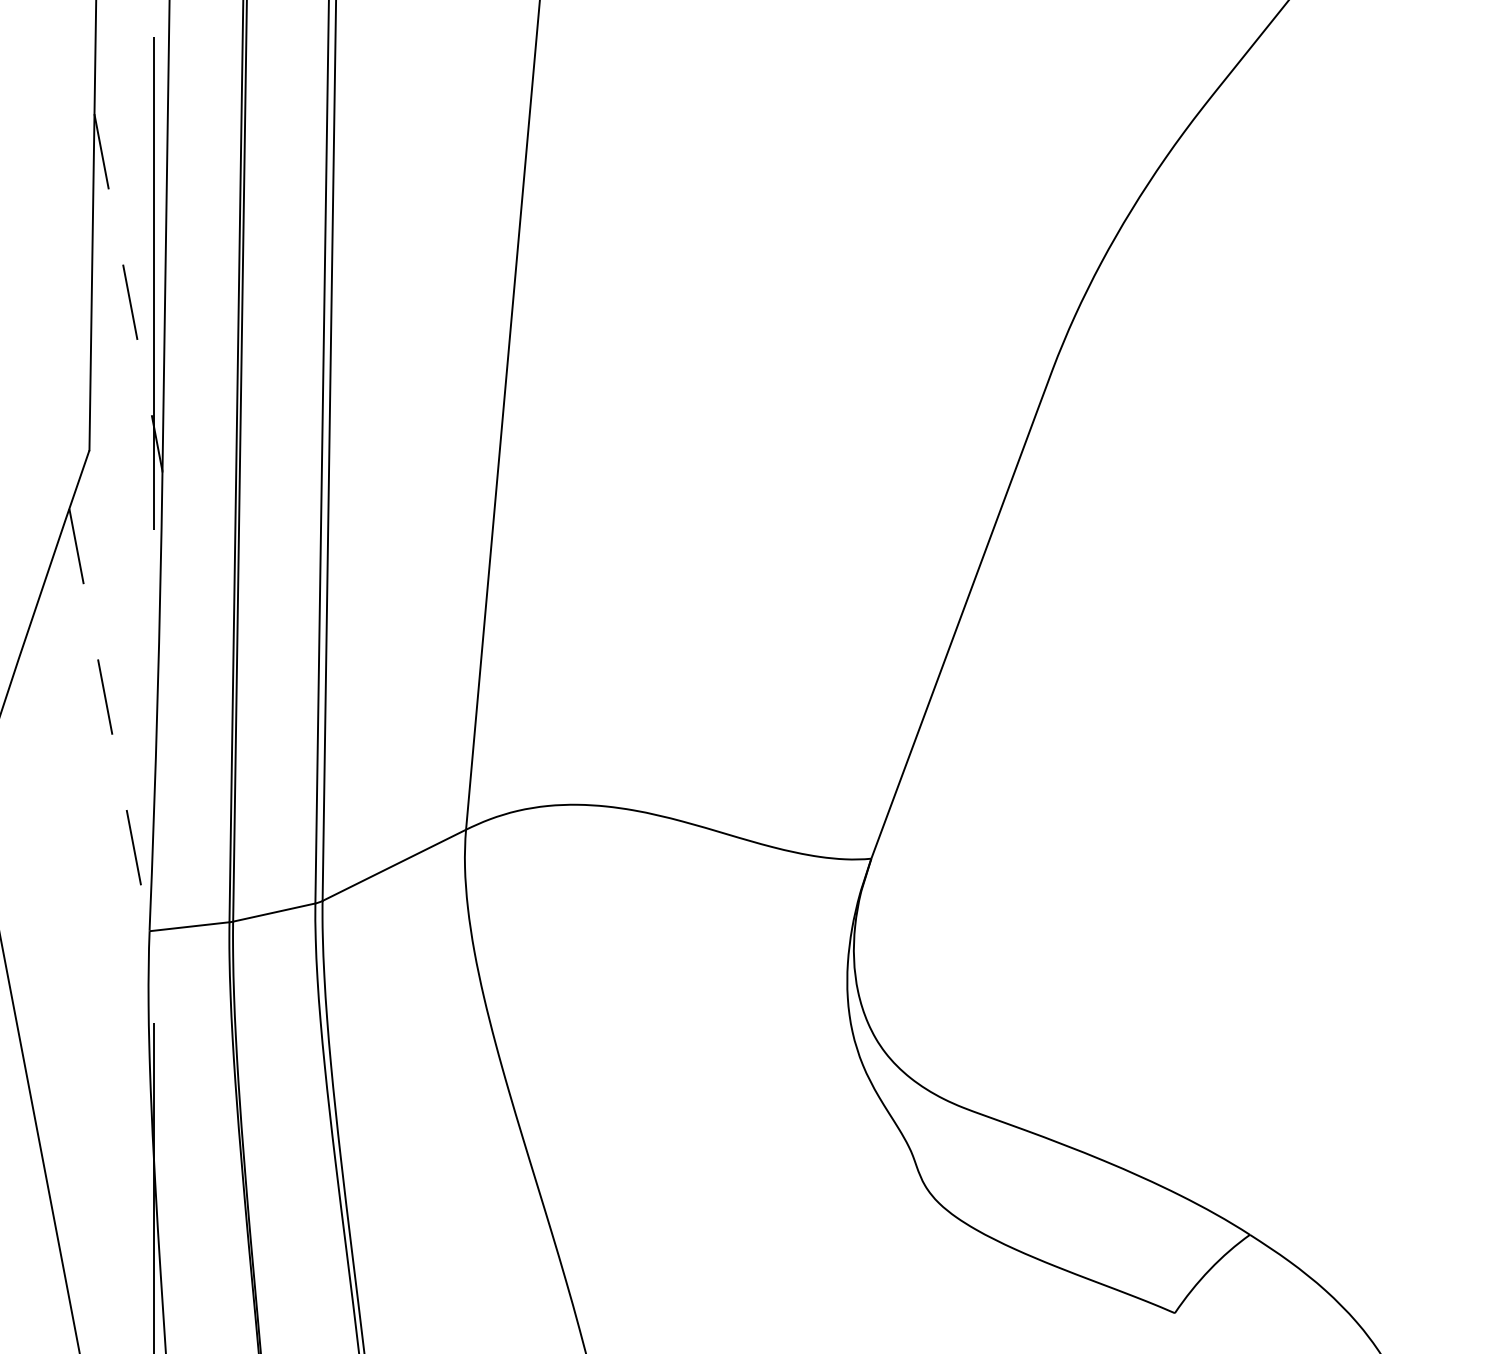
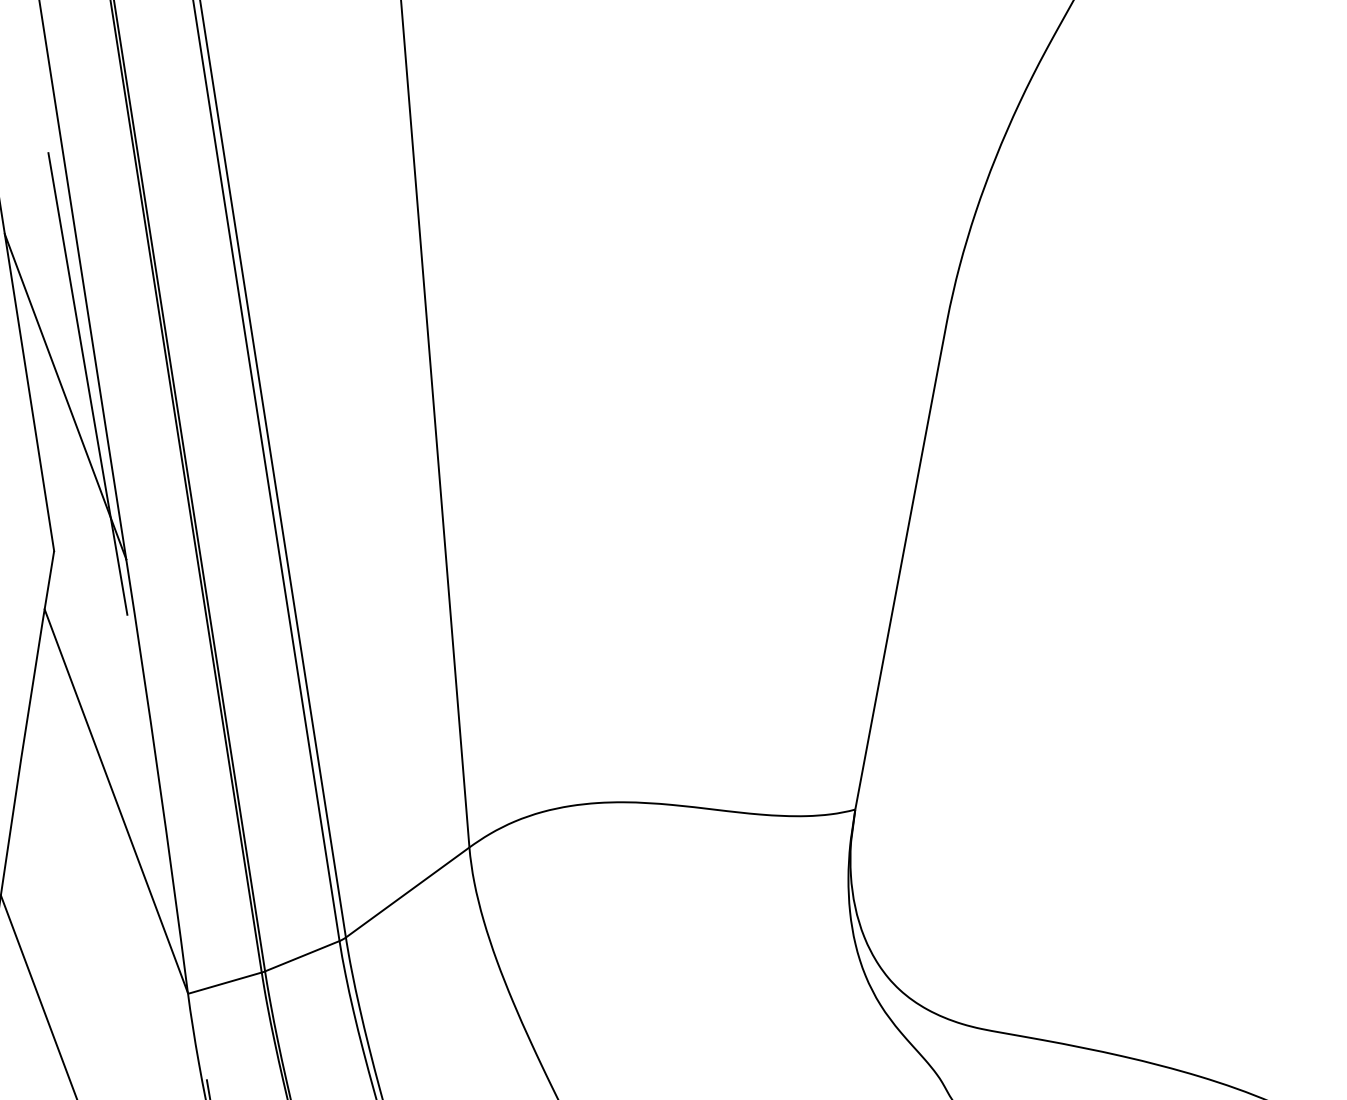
line: (128, 292) -> (65, 396), dashed -> solid
line: (109, 719) -> (116, 801), dashed -> solid

